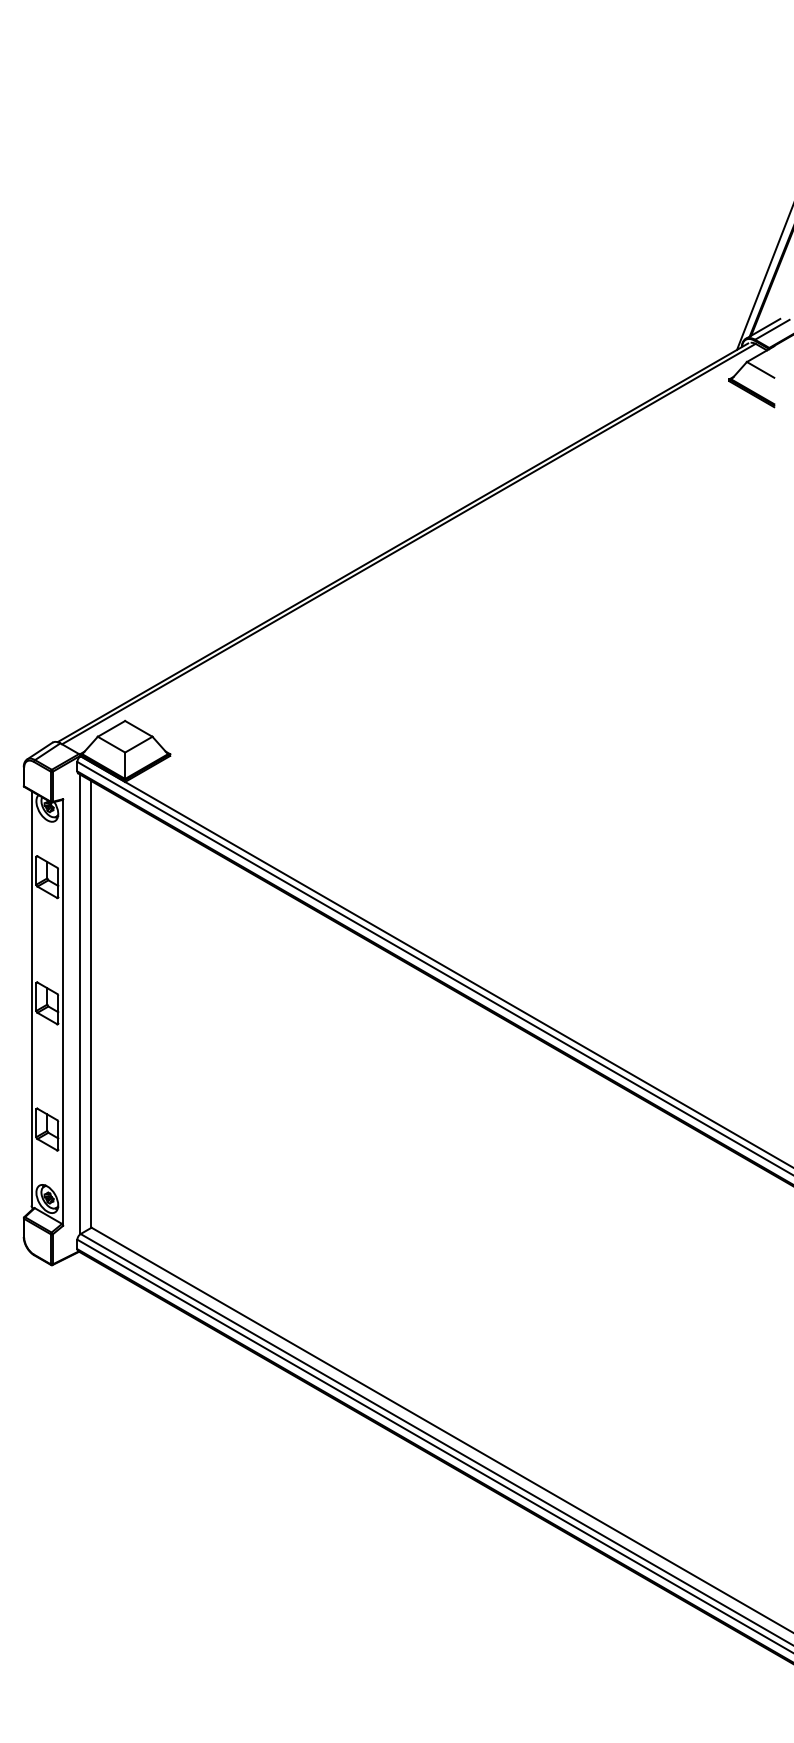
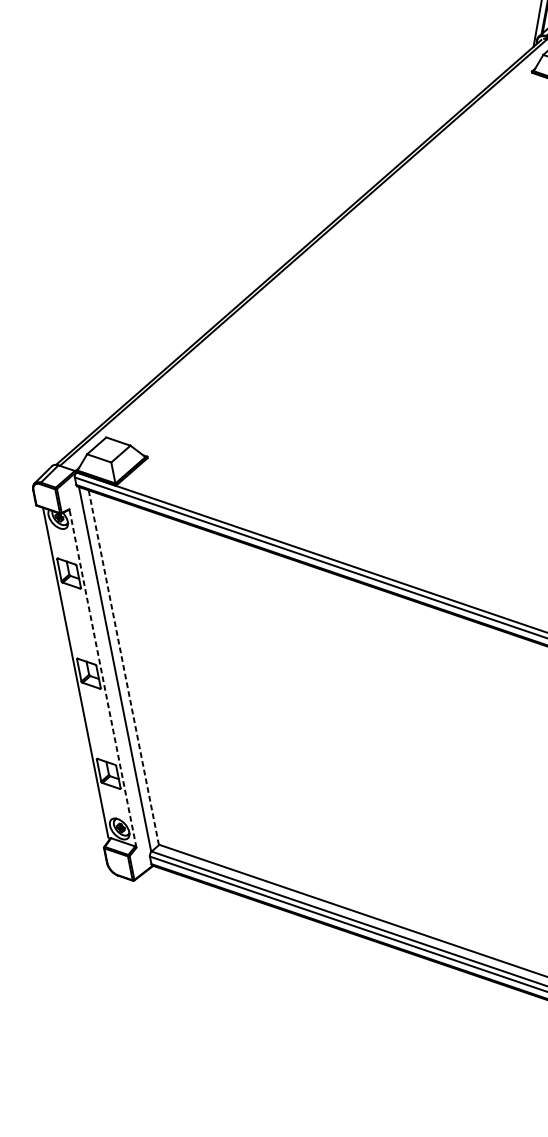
line: (91, 1004) -> (124, 667), solid -> dashed
line: (63, 1012) -> (103, 678), solid -> dashed

